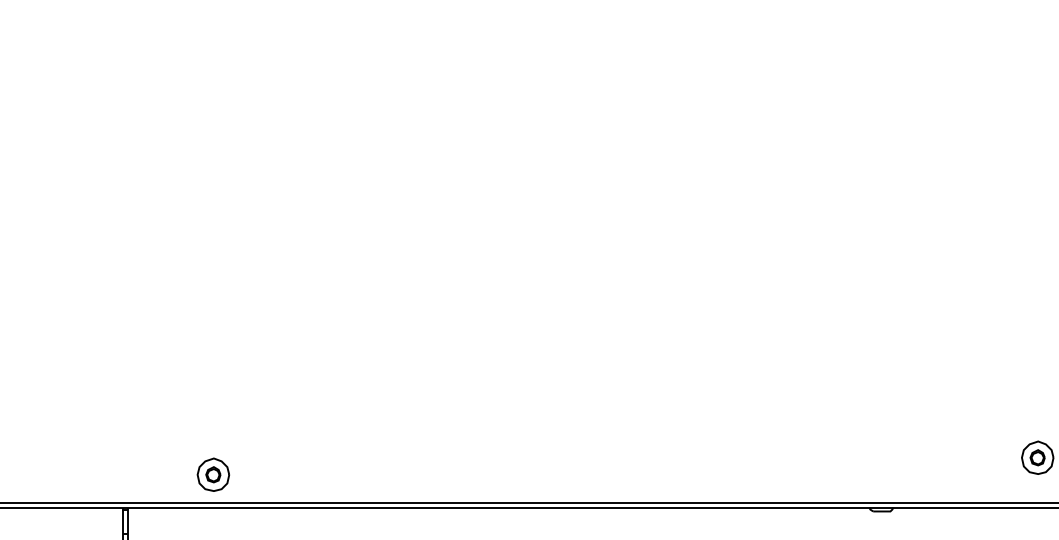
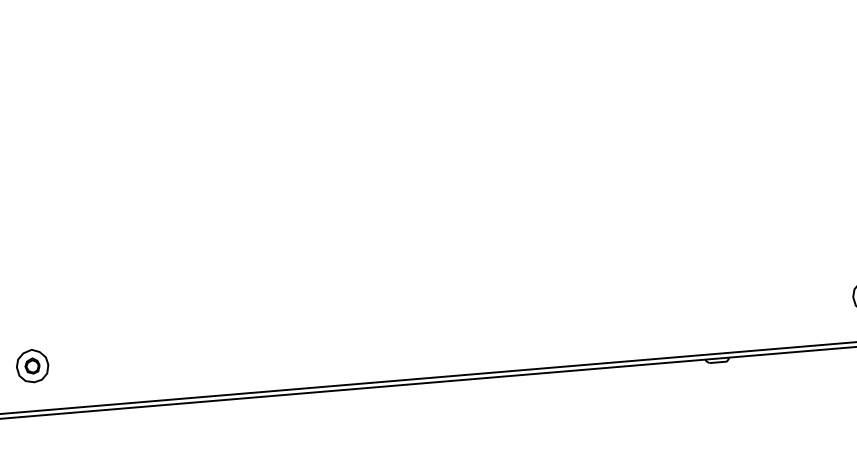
part: (212, 474) -> (31, 365), moved

